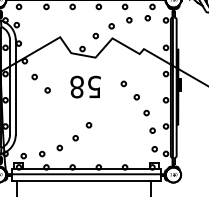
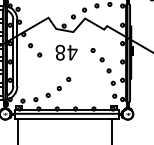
text: (94, 86) -> (72, 52), 58 -> 48

